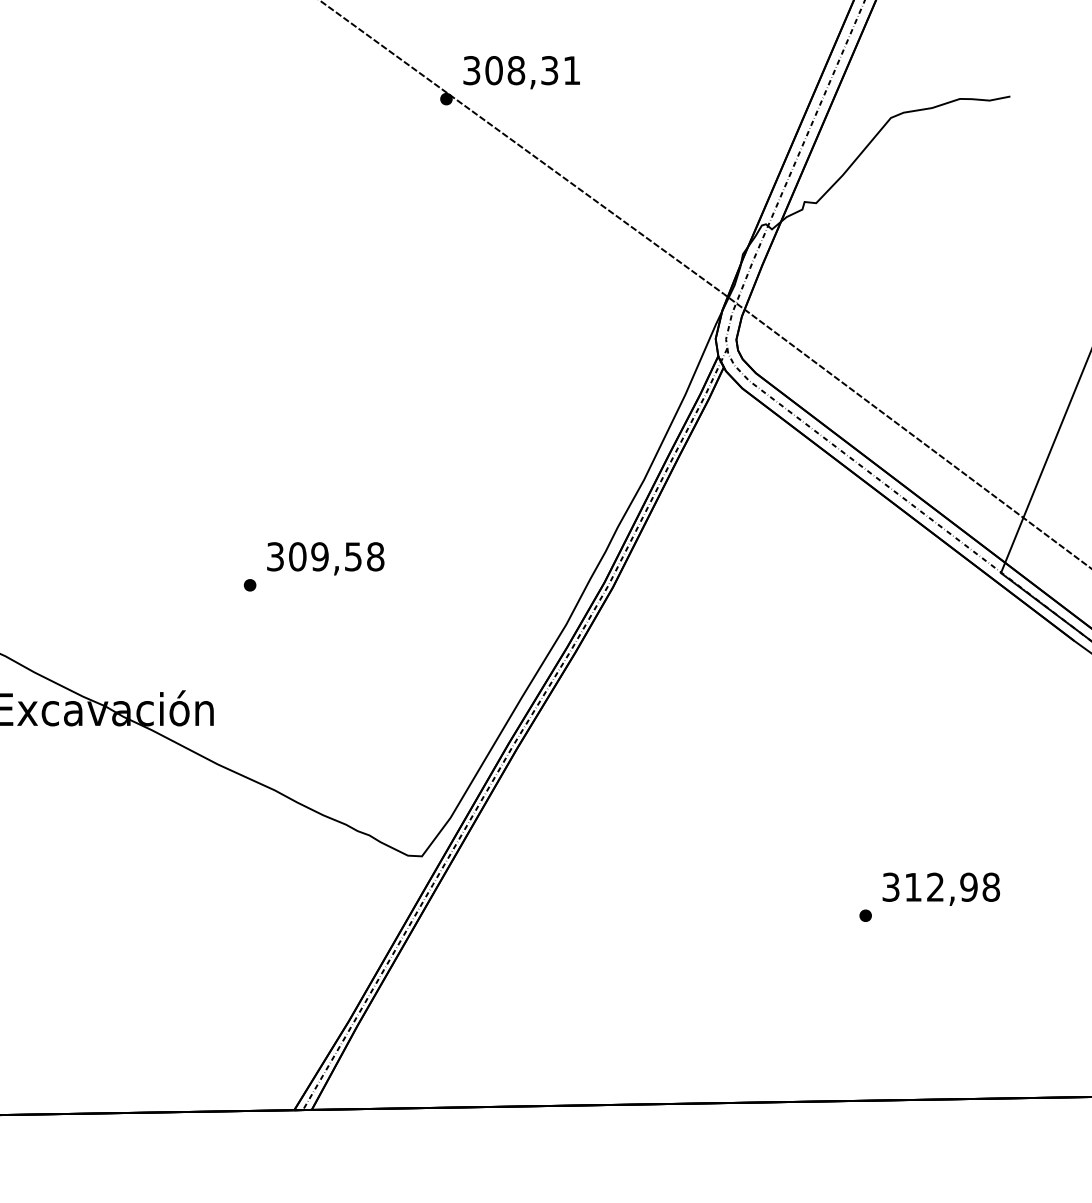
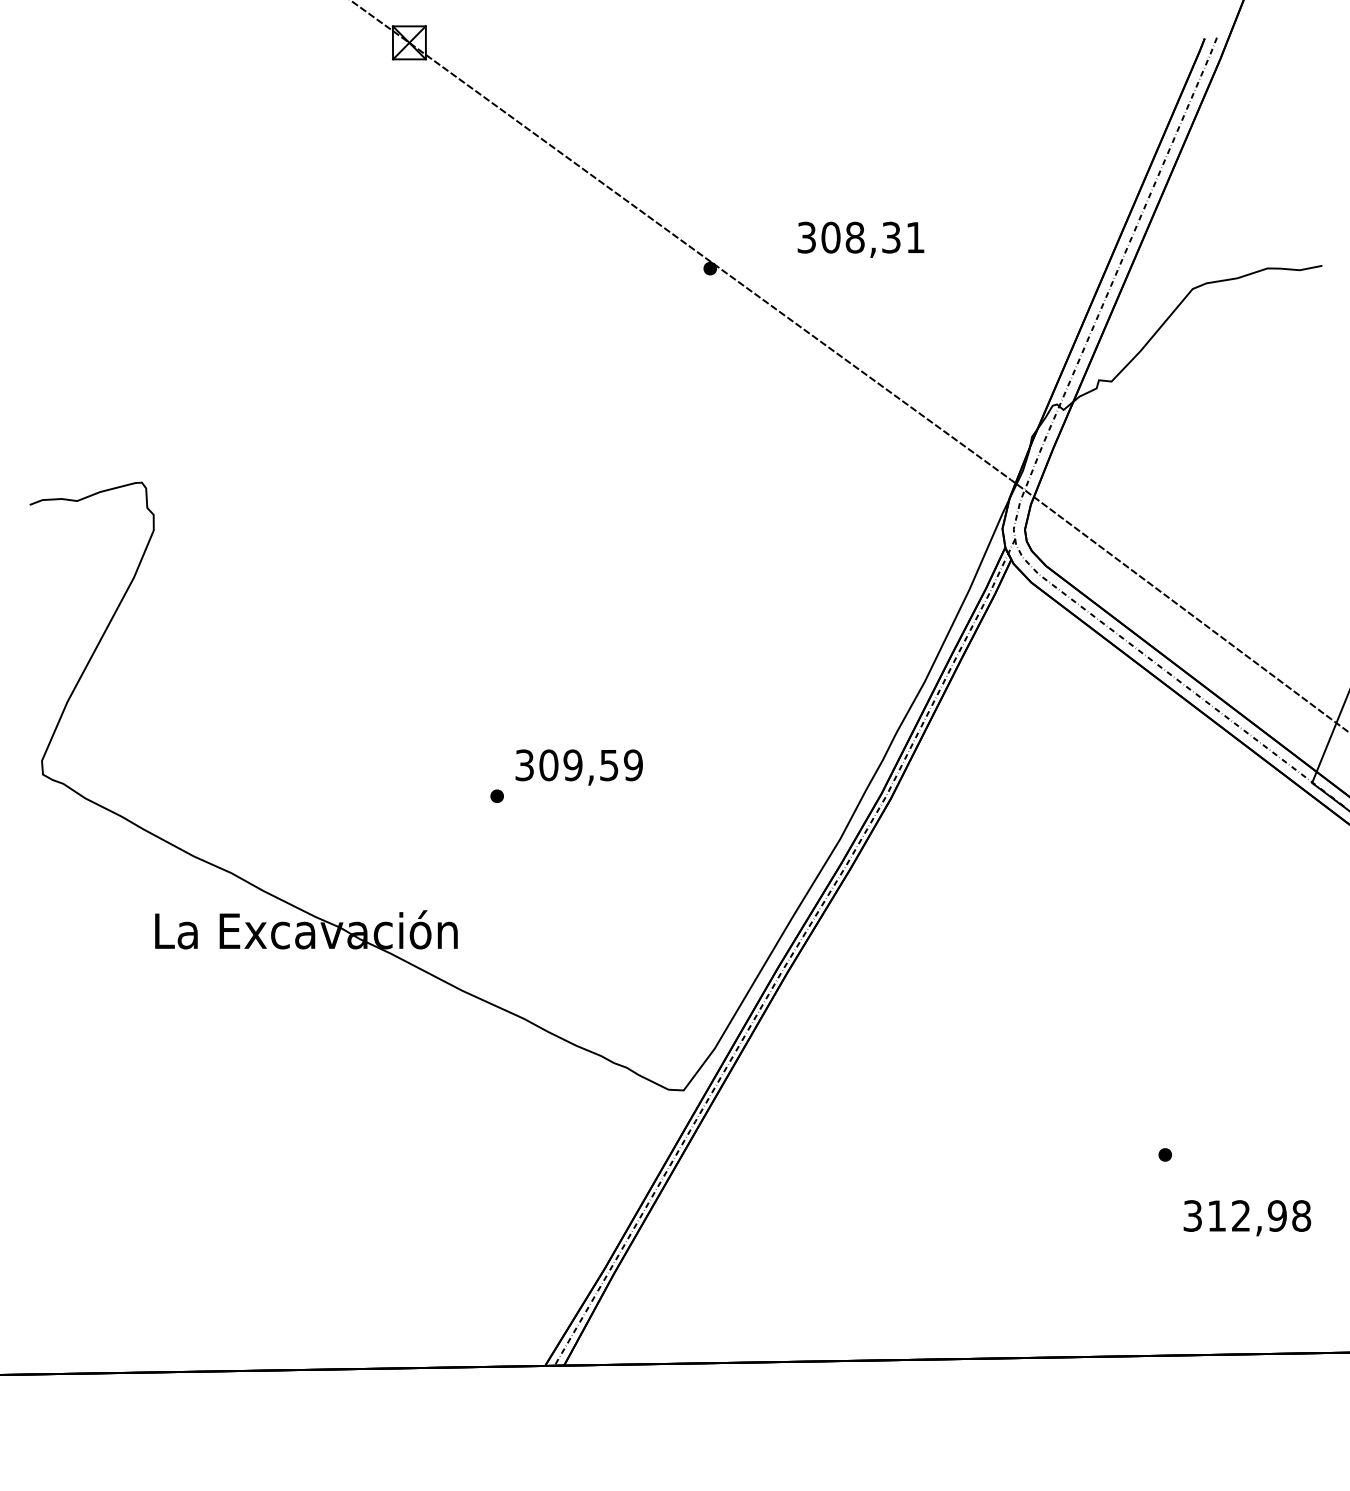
text: (521, 72) -> (860, 239), moved
text: (375, 556) -> (633, 765), 309,58 -> 309,59
text: (941, 889) -> (1247, 1218), moved

